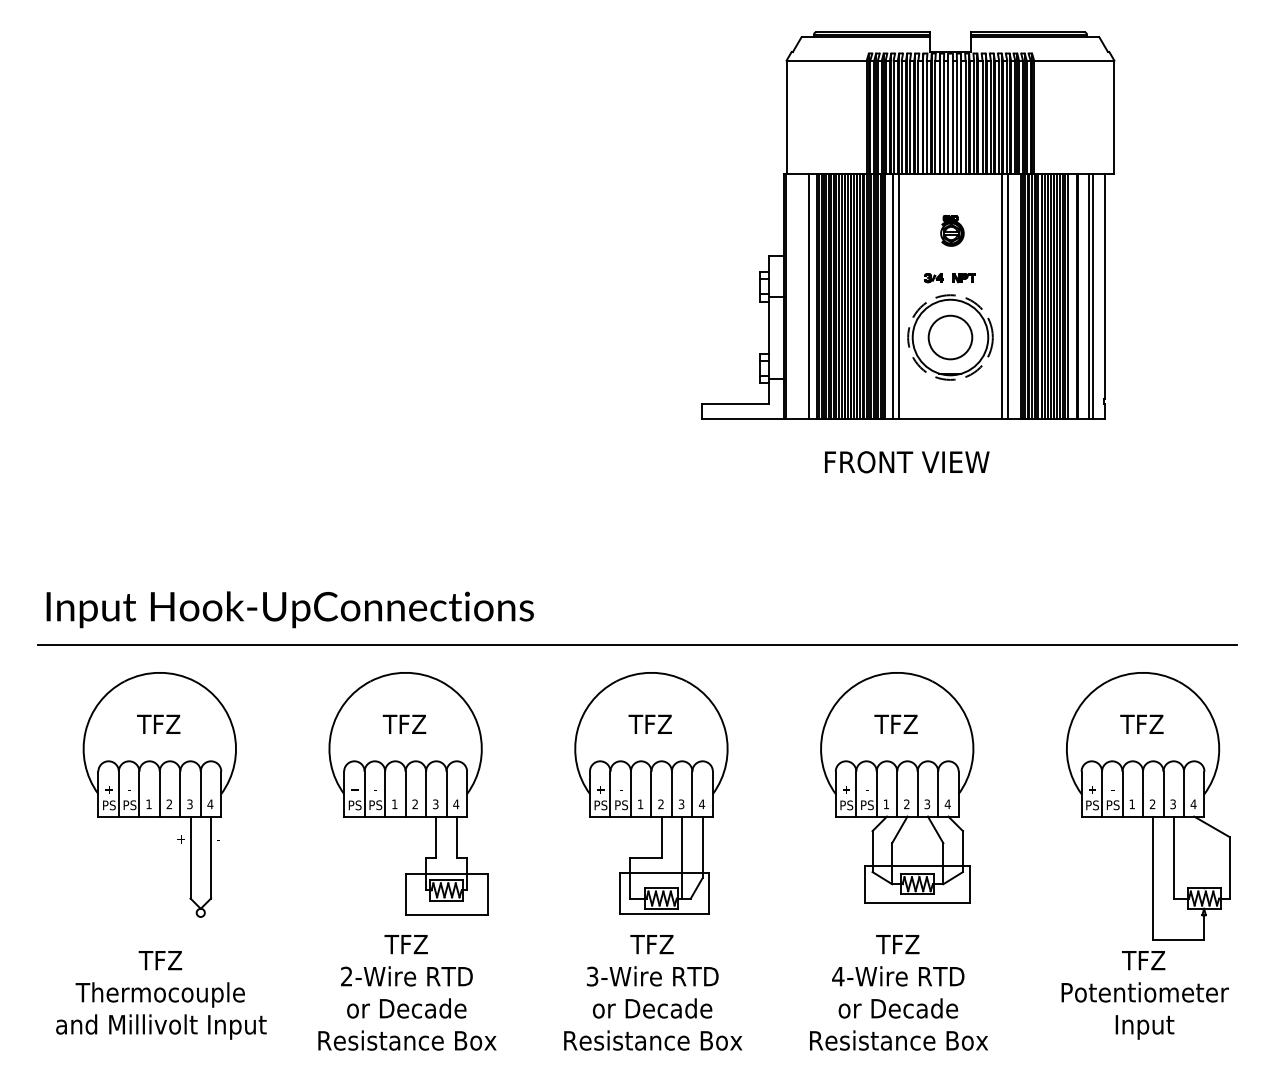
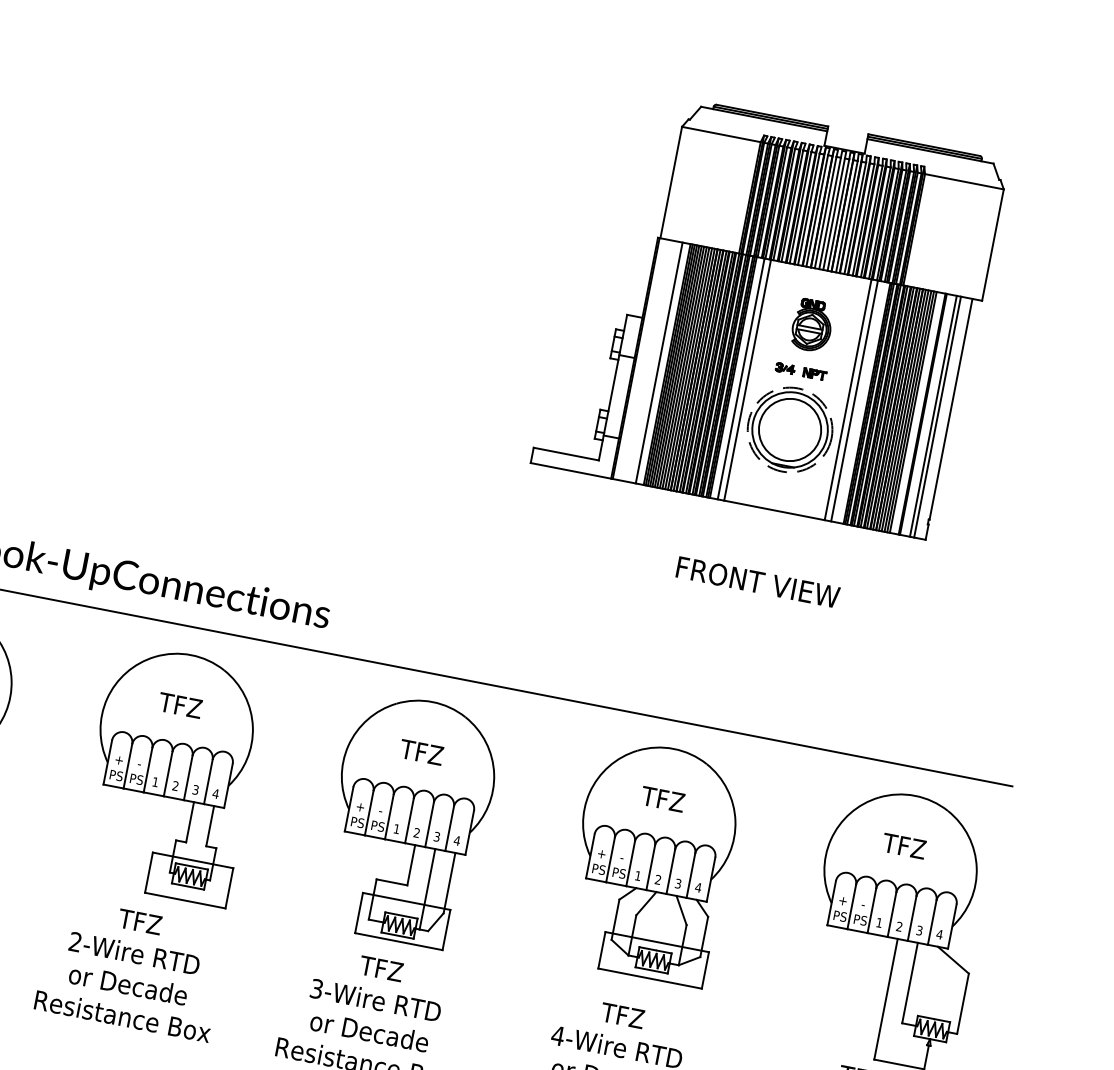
part: (952, 230) -> (812, 325), size x1.67
circle: (950, 337) -> (790, 429), size x1.43
text: (907, 462) -> (758, 582), moved

